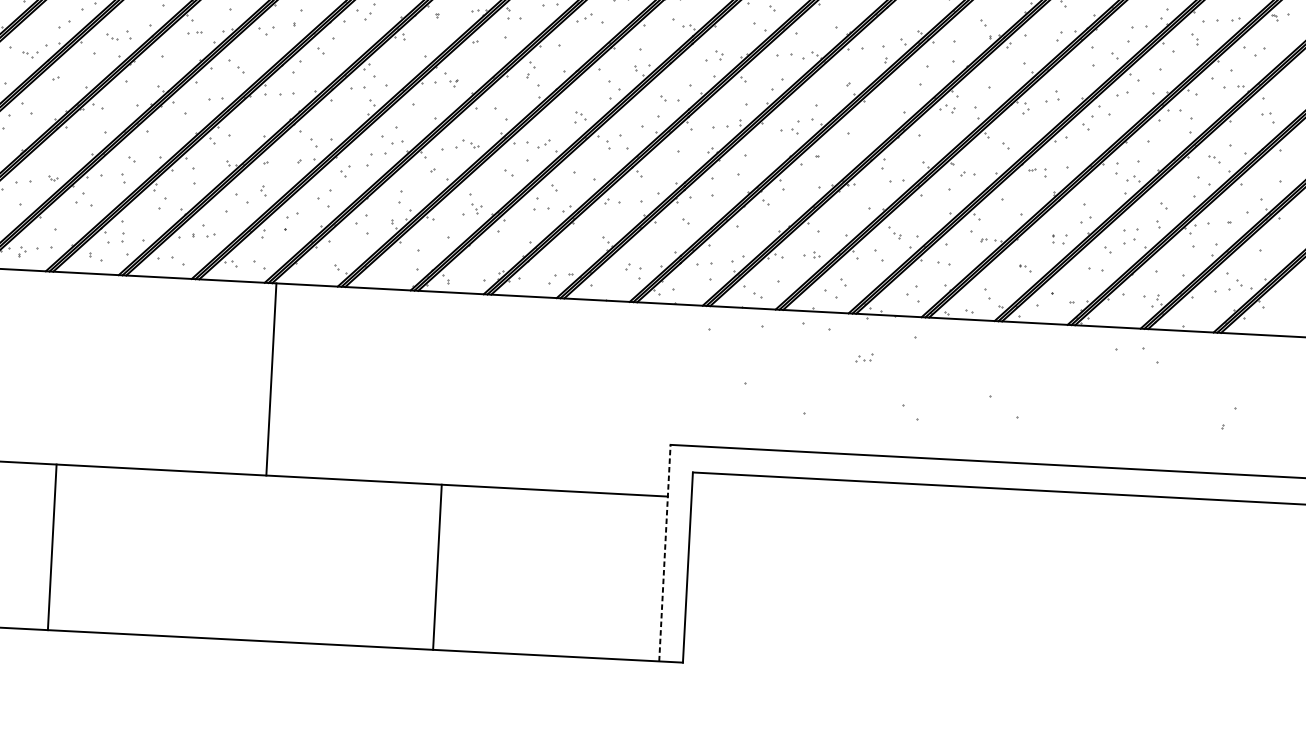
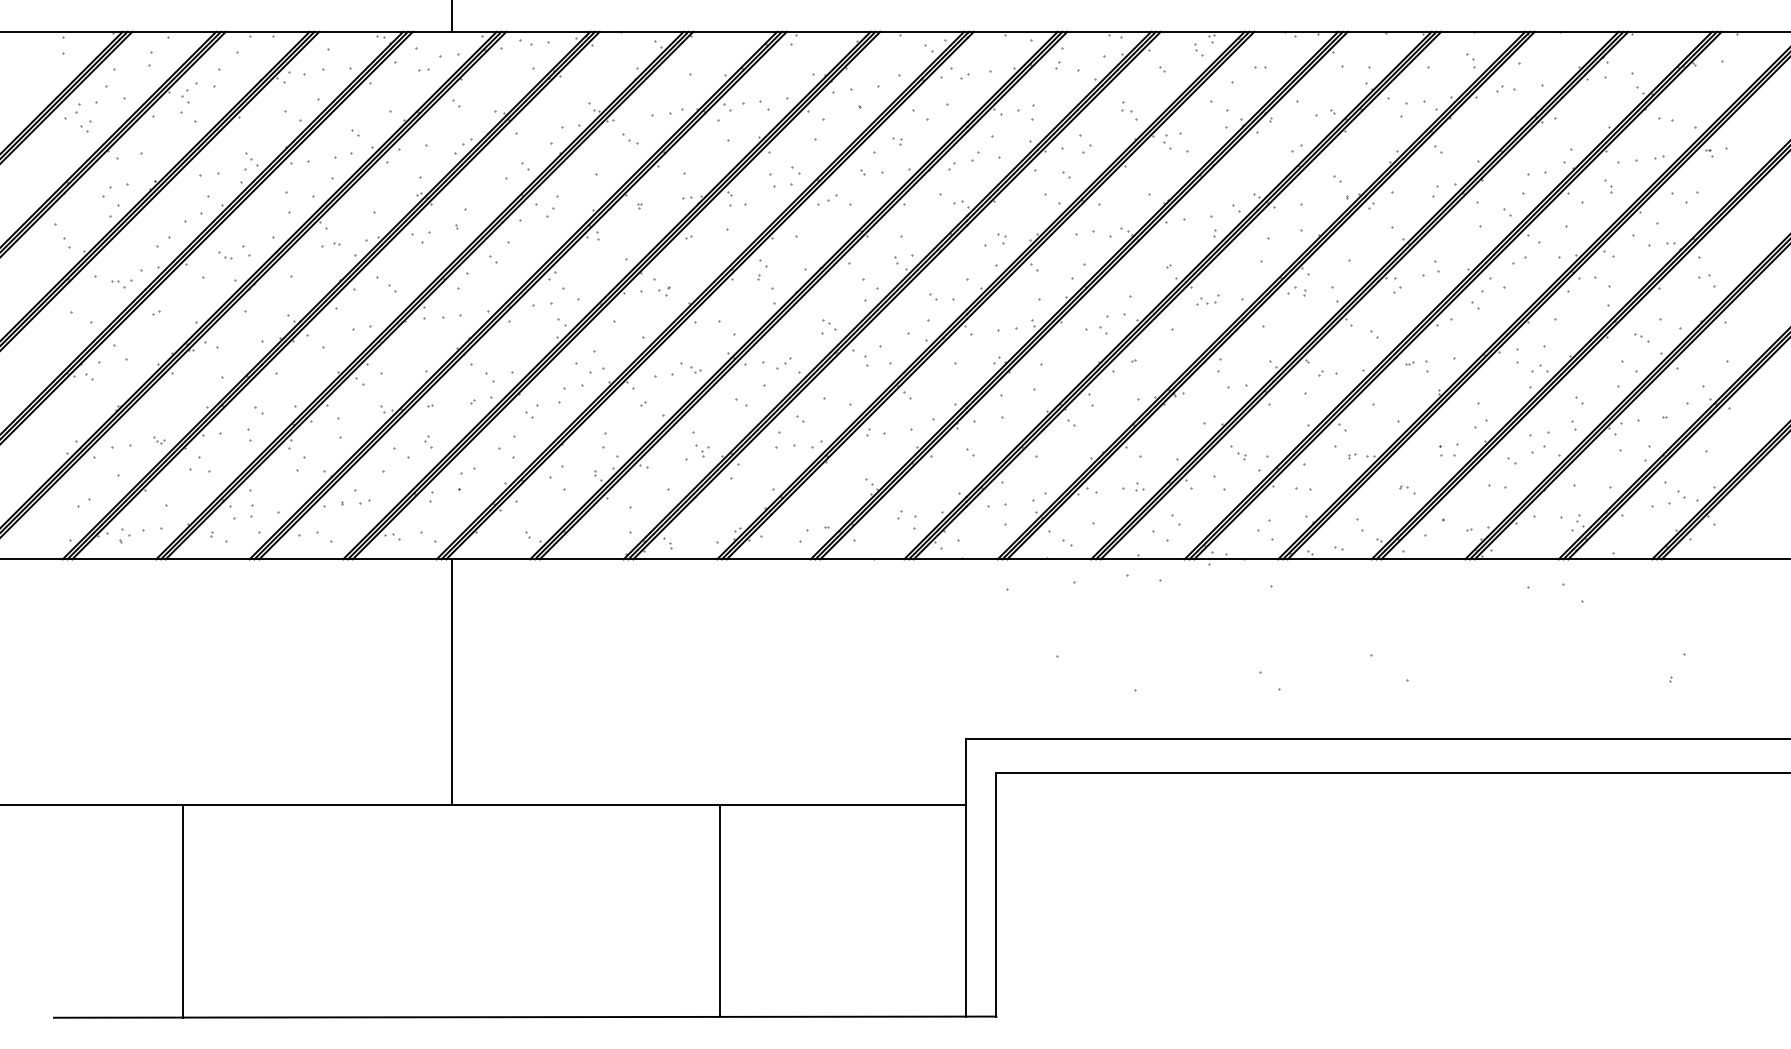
part: (864, 357) -> (1207, 299), moved
line: (665, 552) -> (966, 877), dashed -> solid
line: (437, 566) -> (720, 910), moved

